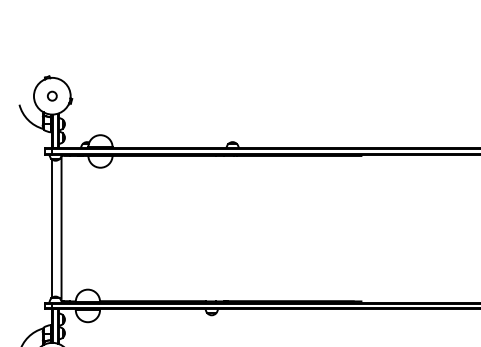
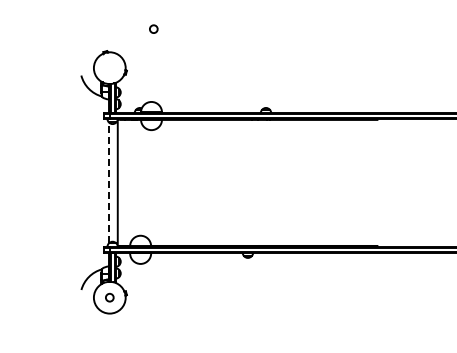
circle: (51, 95) -> (153, 28), moved
line: (51, 228) -> (109, 182), solid -> dashed

